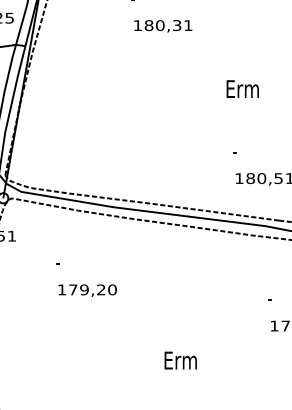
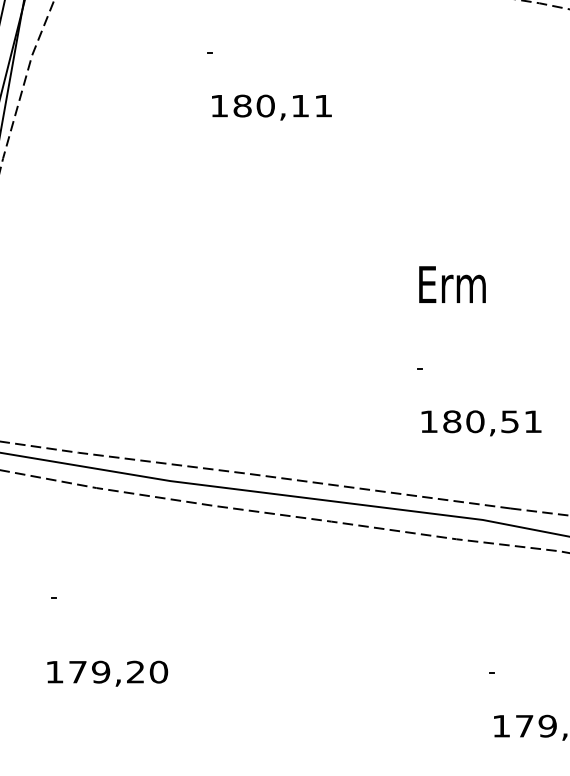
text: (177, 25) -> (301, 105), 180,31 -> 180,11
text: (242, 88) -> (451, 283), moved
text: (87, 290) -> (107, 673), moved

